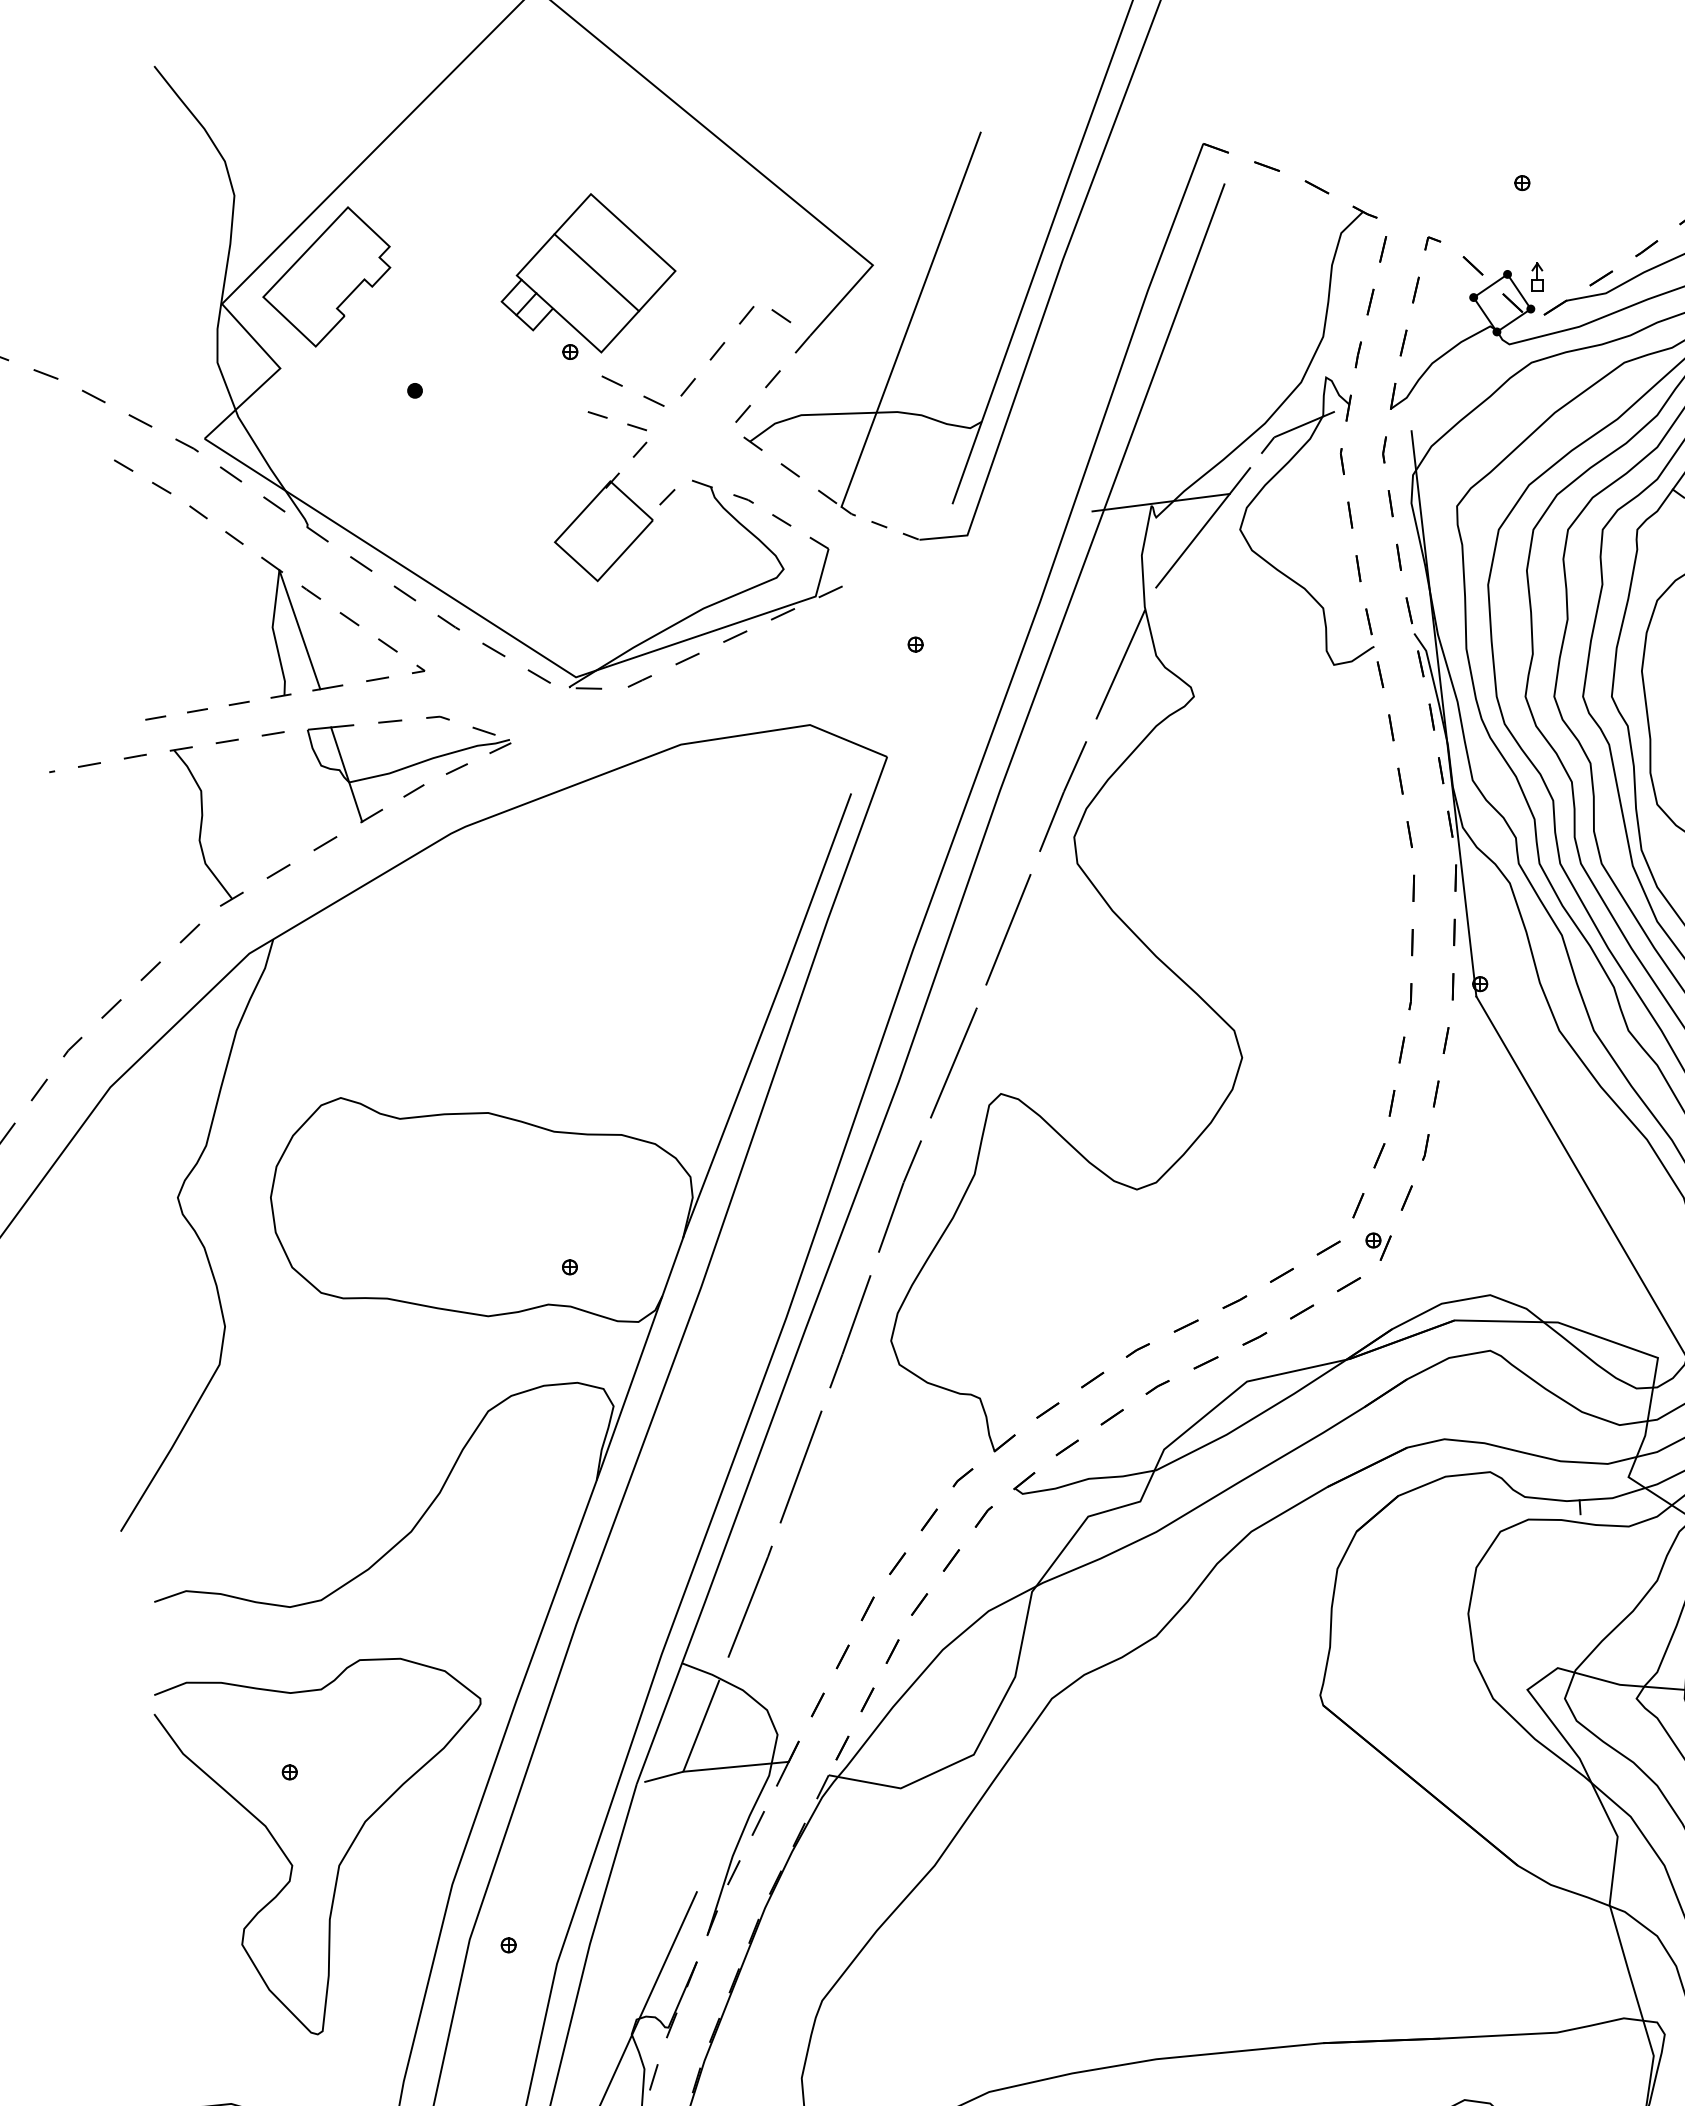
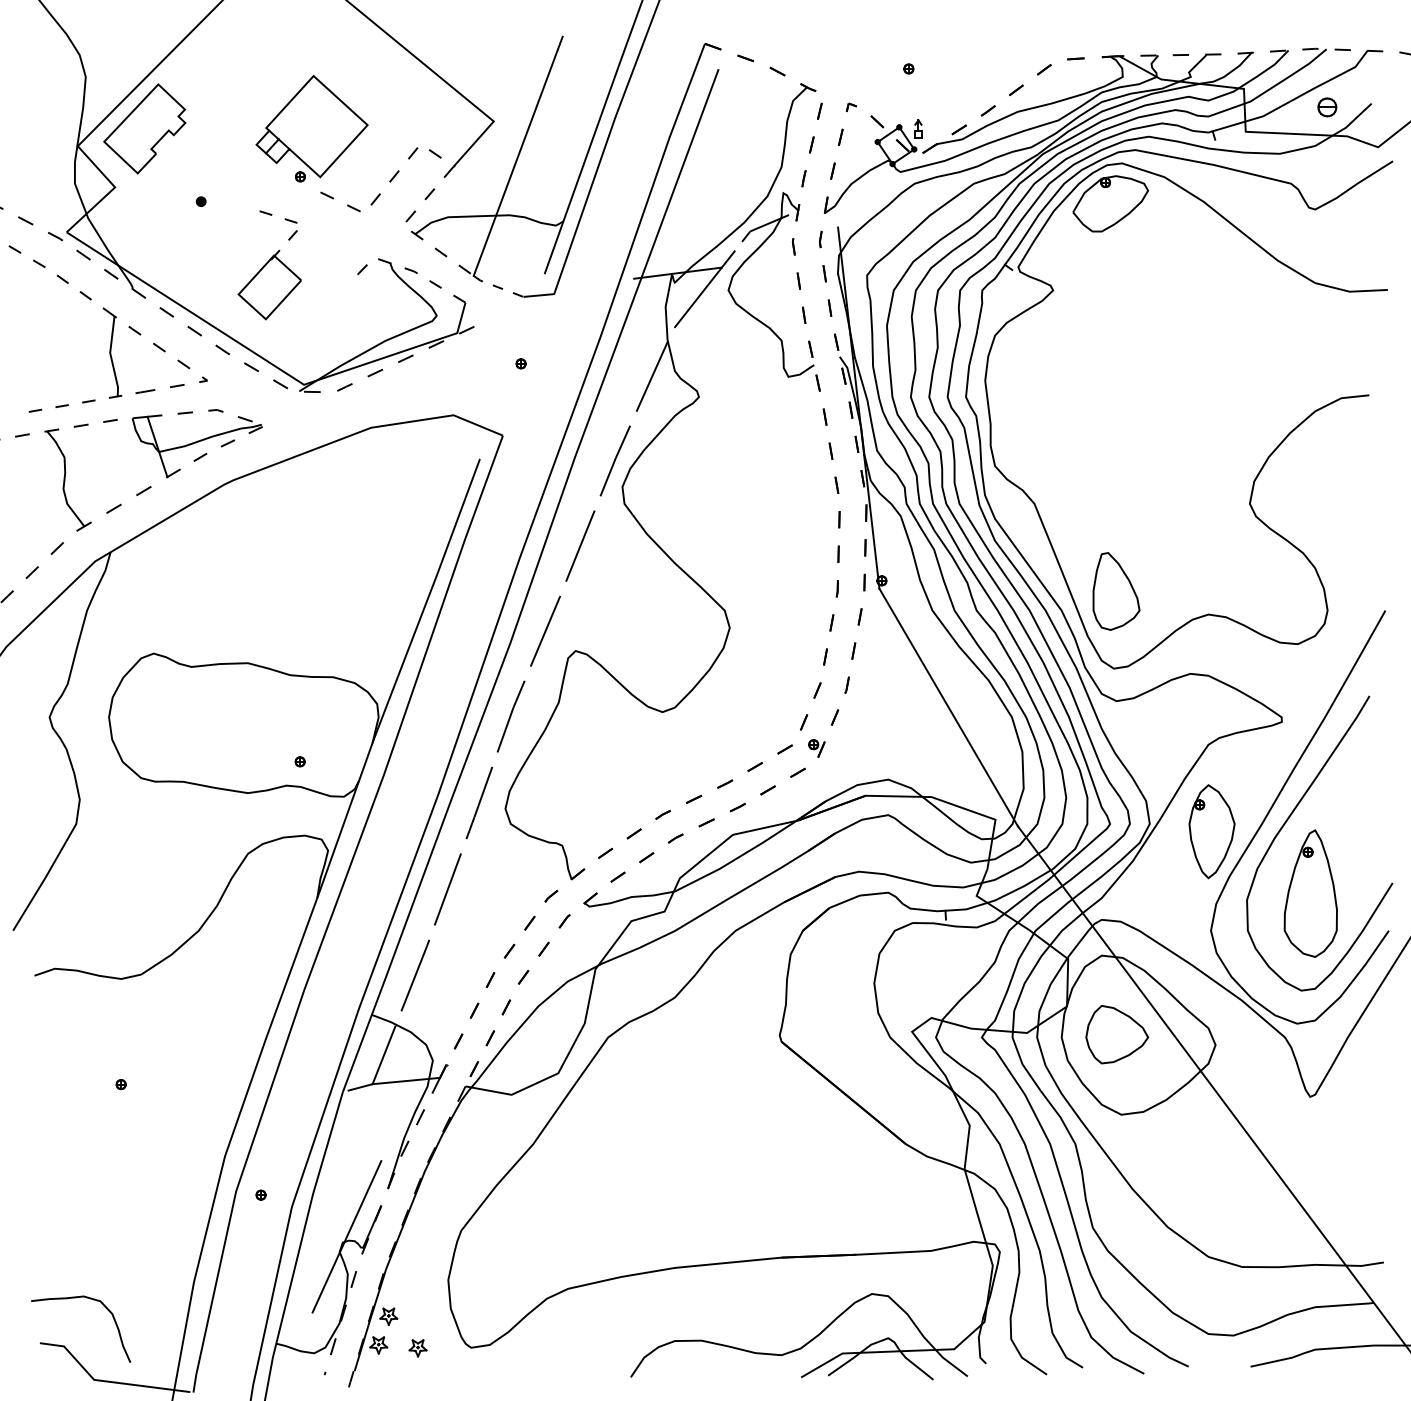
line: (597, 271) -> (317, 125), removed
part: (603, 496) -> (269, 265), moved
line: (299, 629) -> (127, 354), removed
curve: (340, 1859) -> (153, 1140), removed

